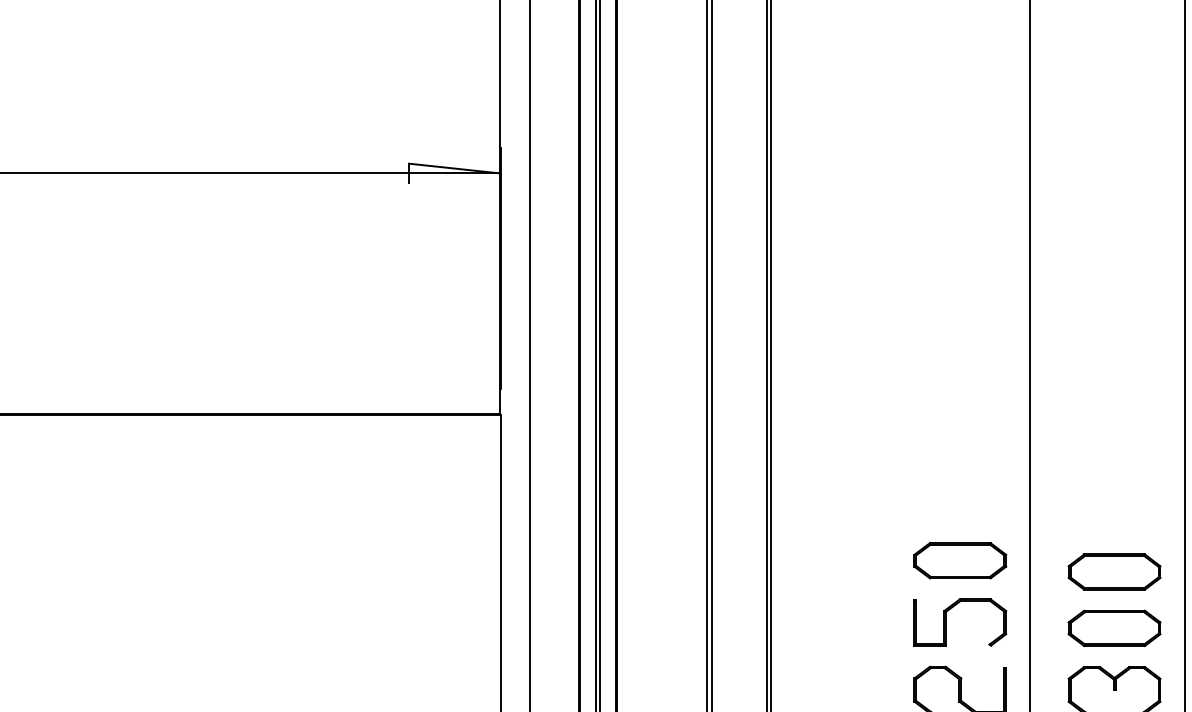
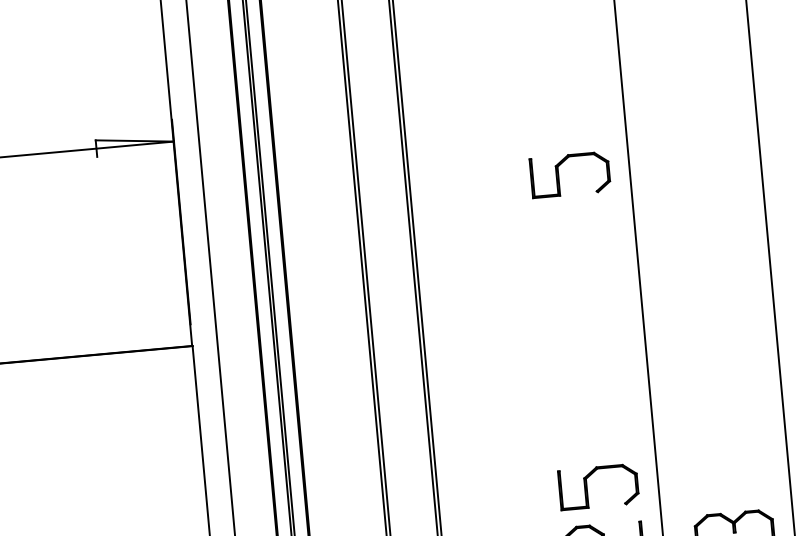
part: (946, 254) -> (558, 175), added
part: (960, 560) -> (594, 434), removed
part: (1114, 571) -> (725, 431), removed
part: (1114, 627) -> (729, 479), removed

